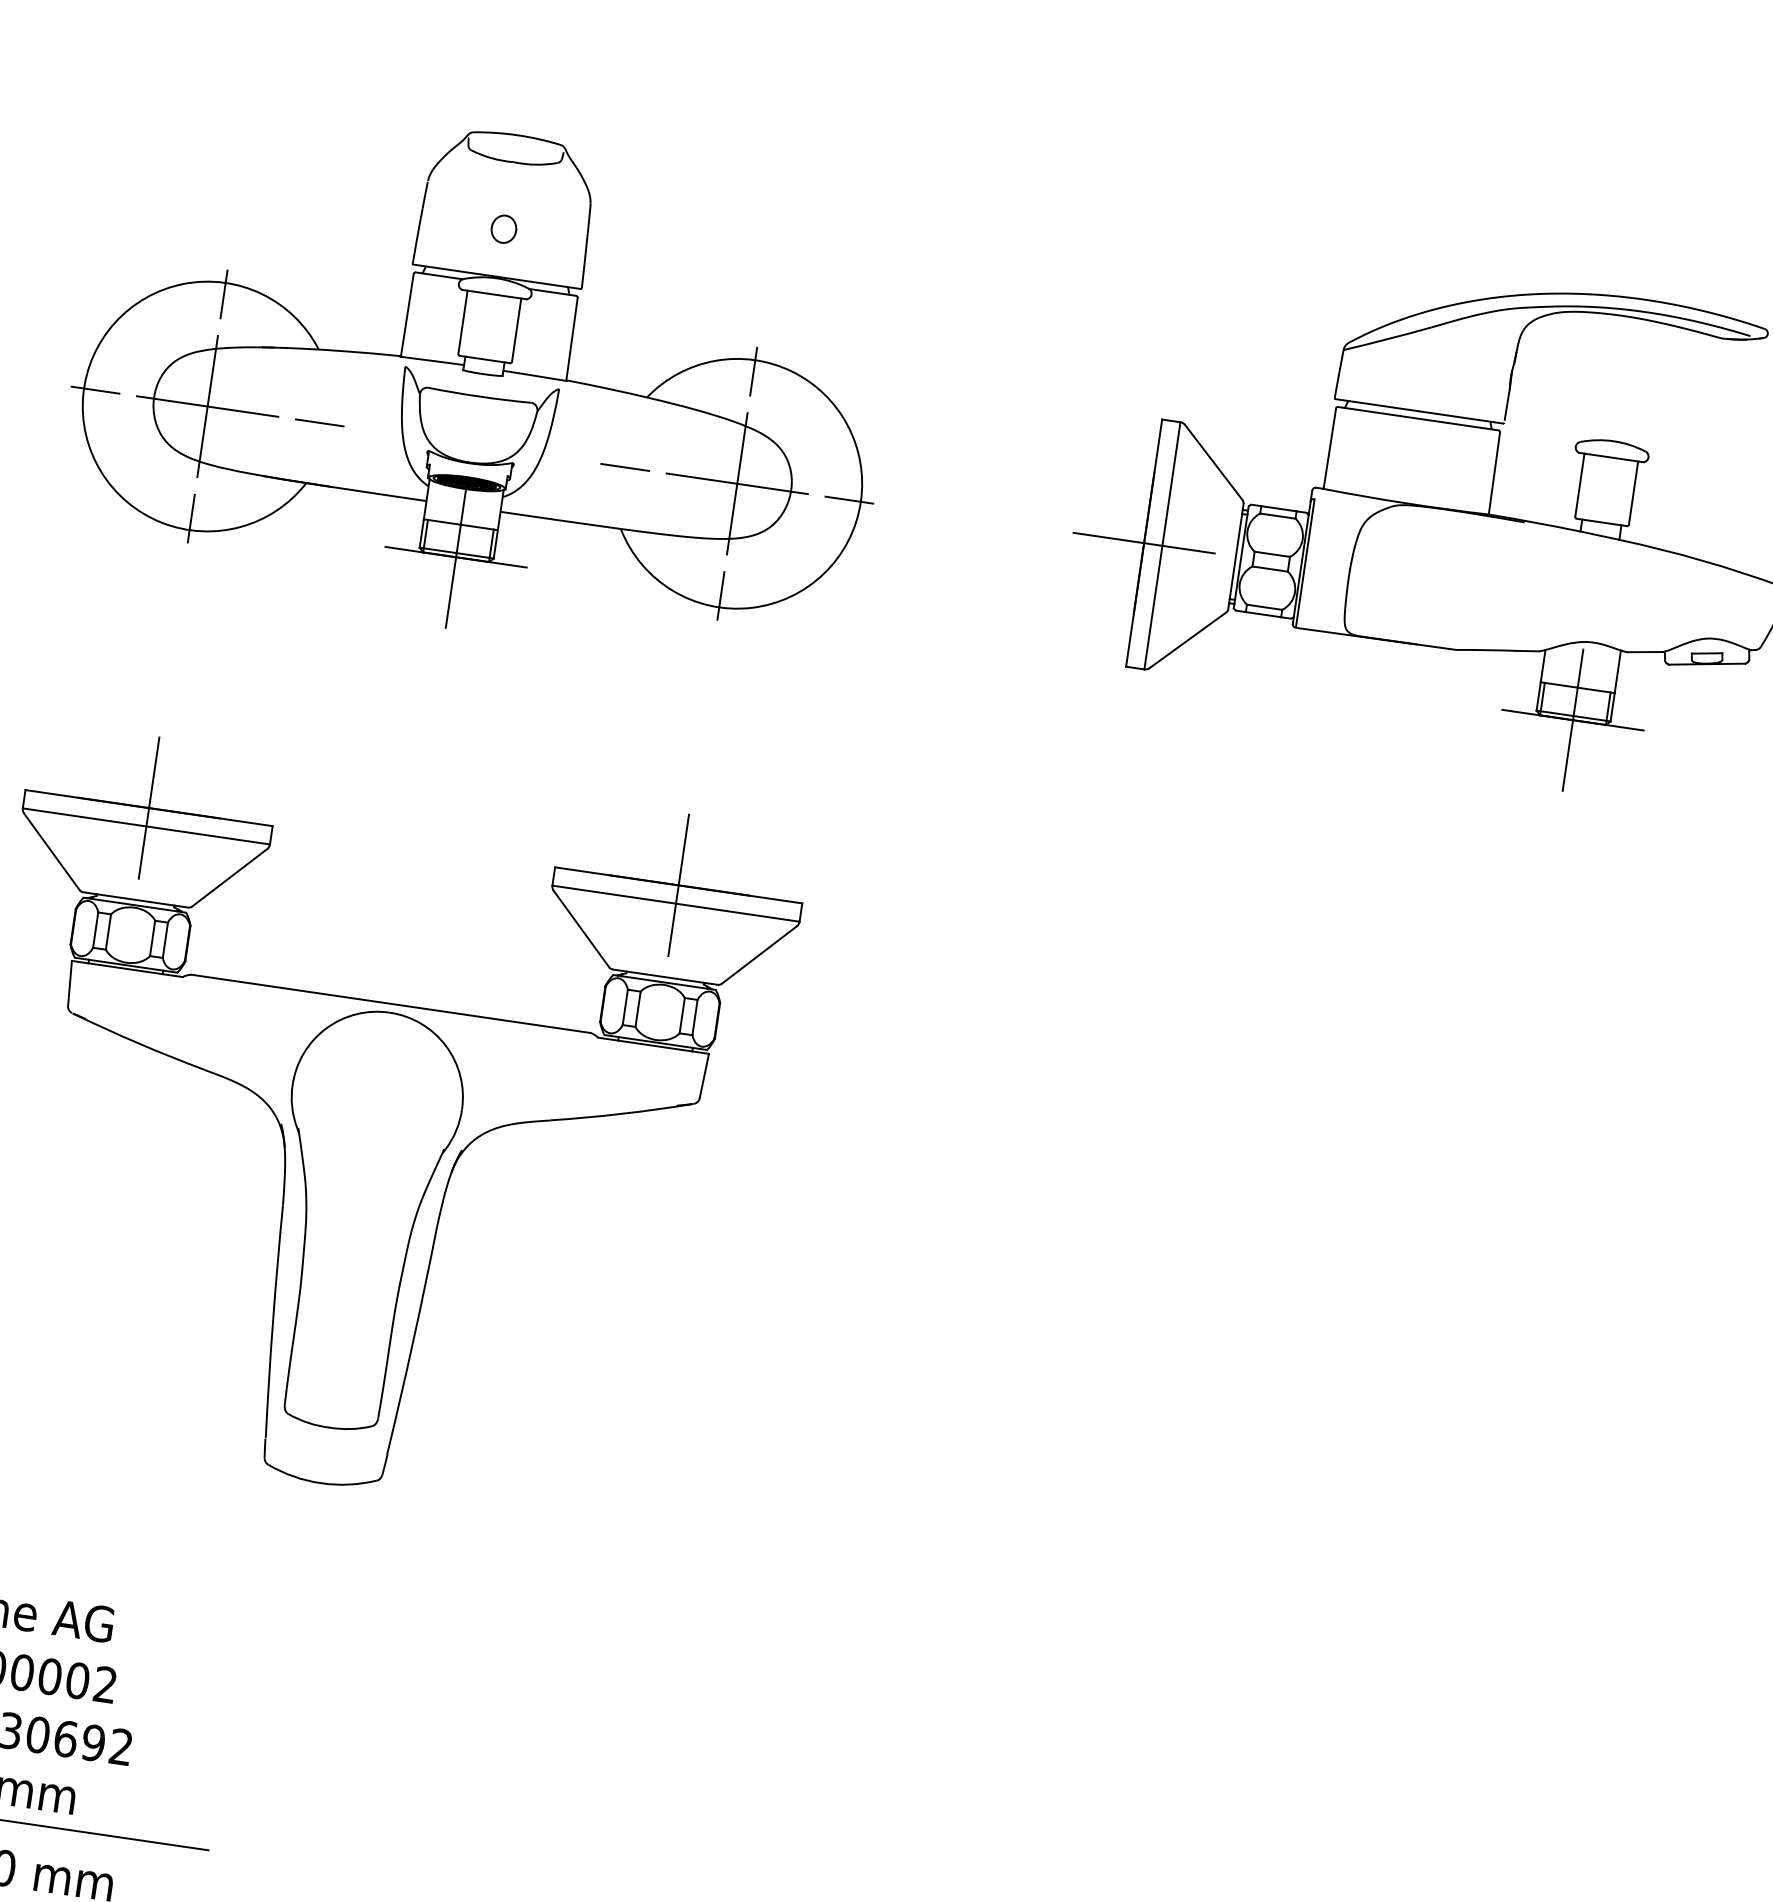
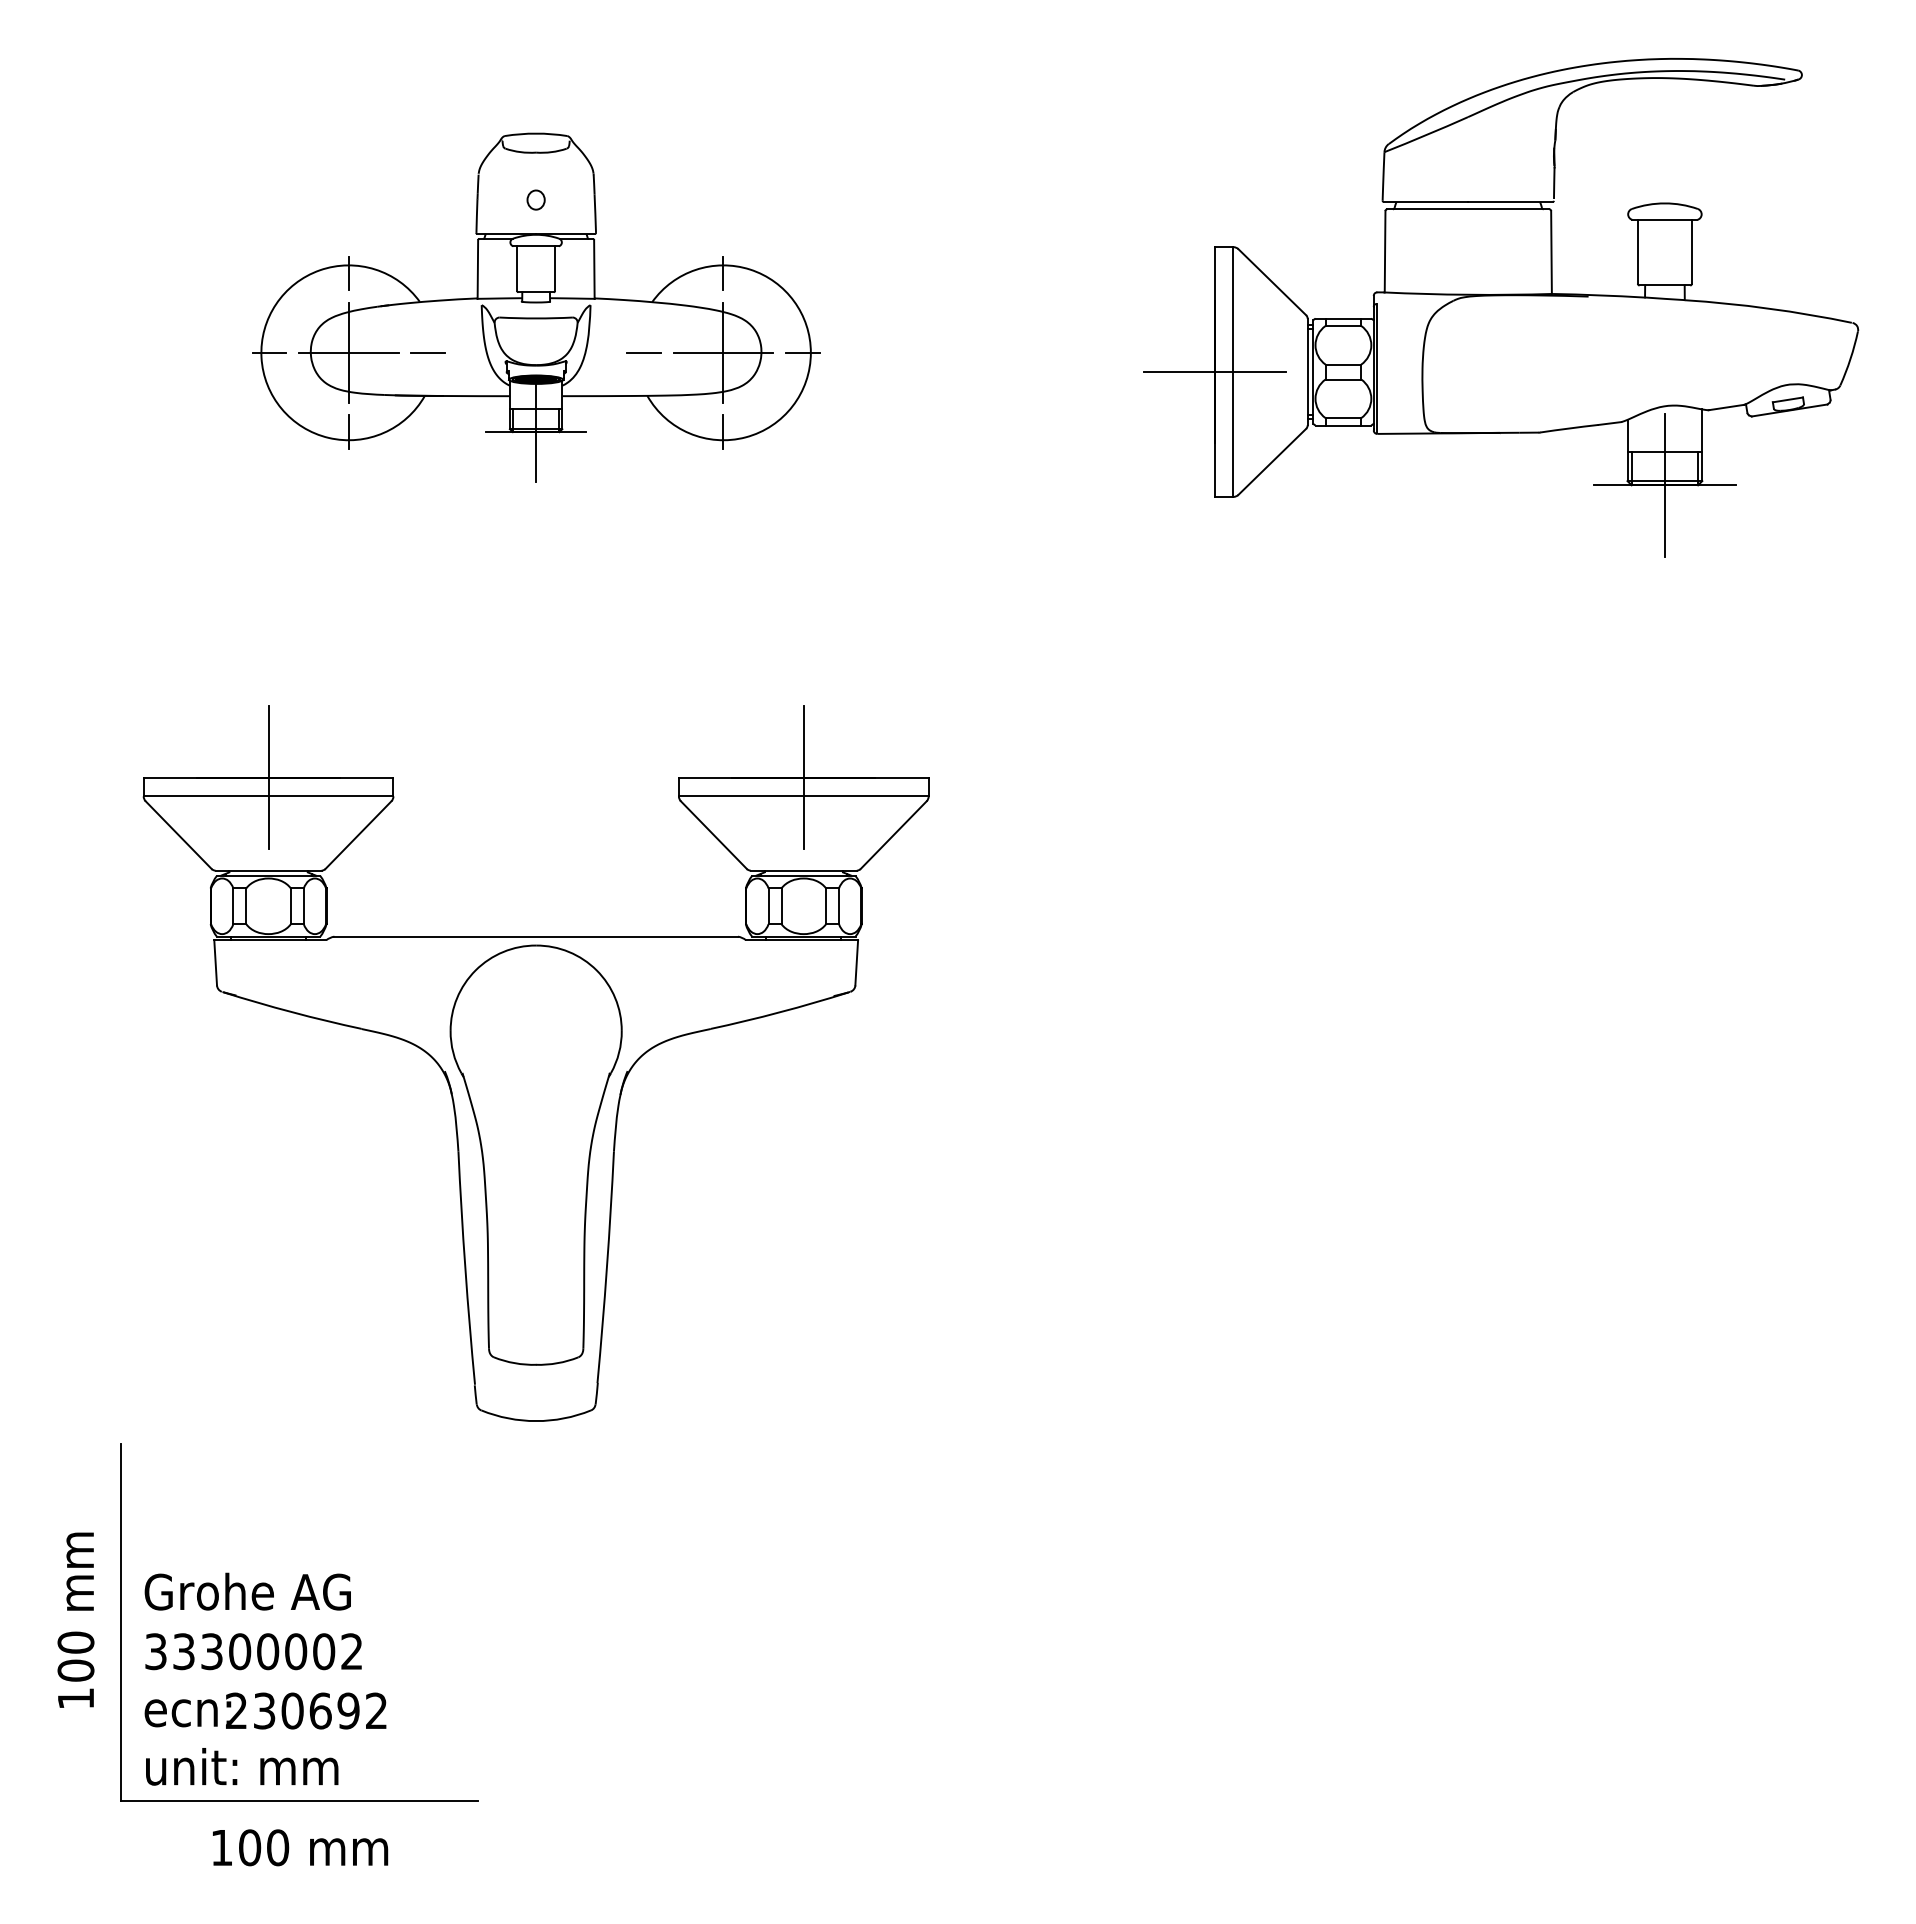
part: (481, 381) -> (535, 307), size x0.7

